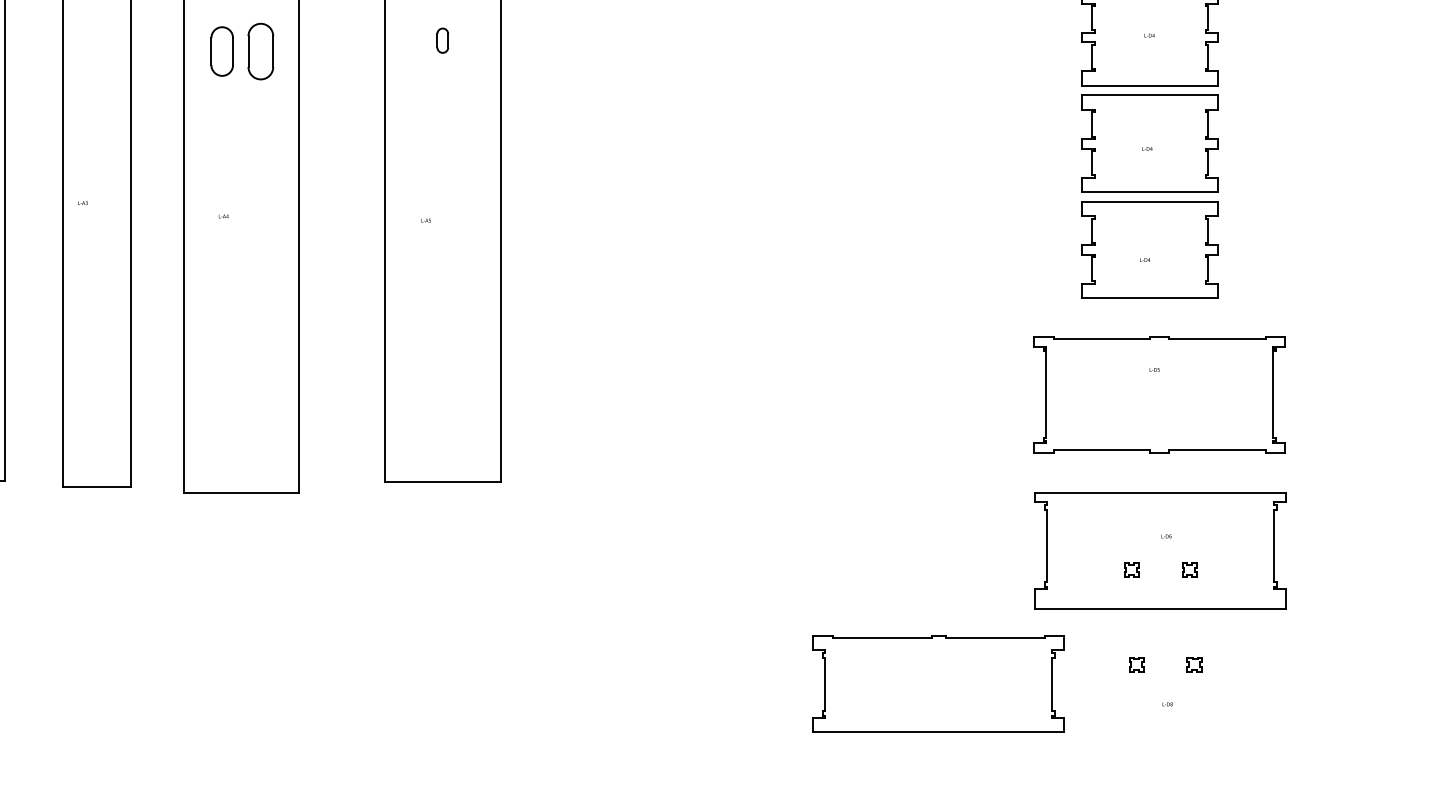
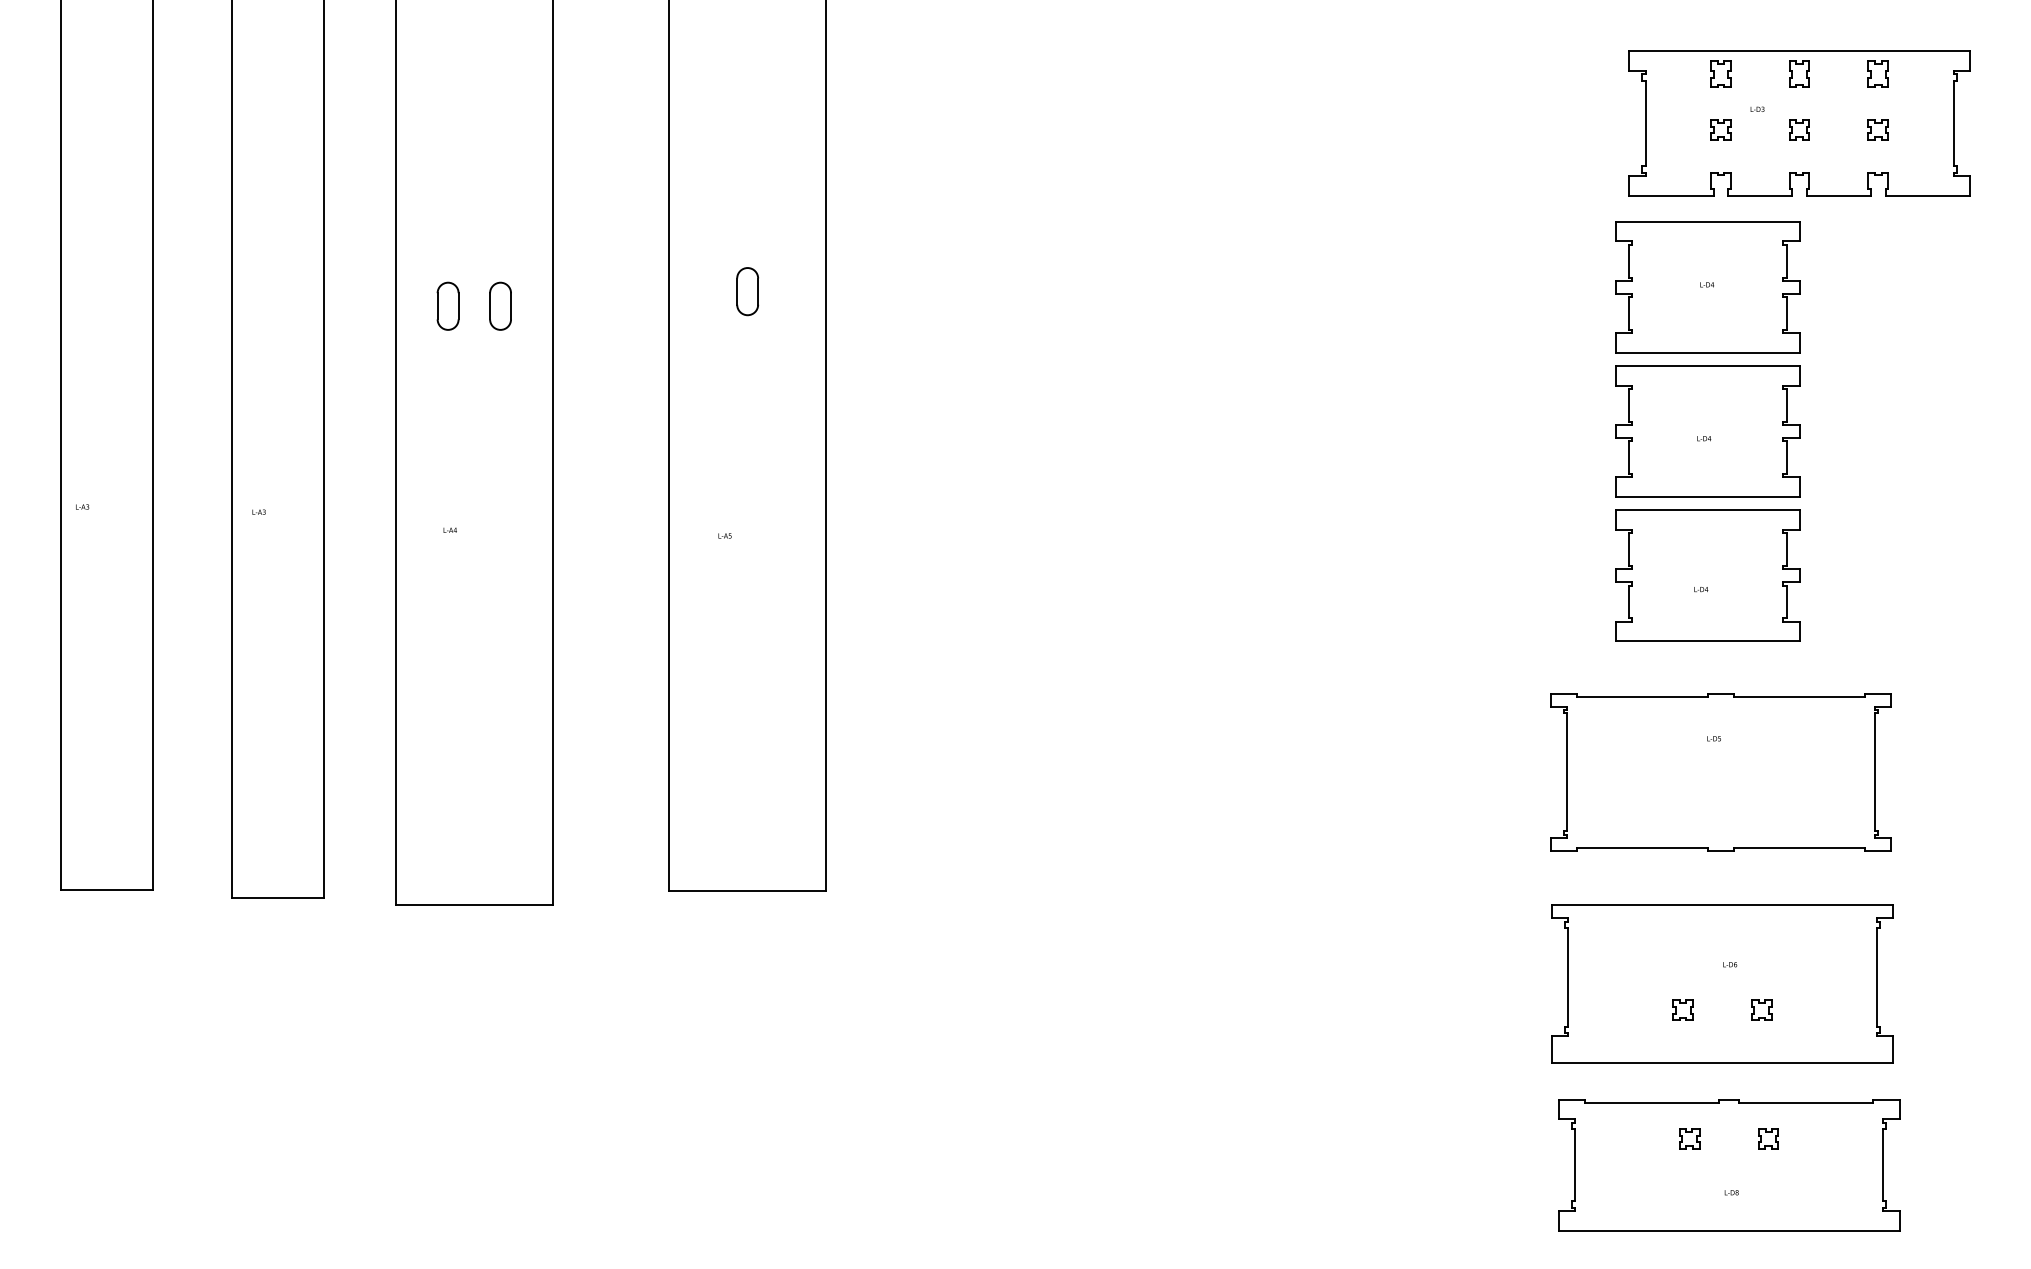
part: (442, 40) -> (747, 291), size x1.43
part: (221, 50) -> (447, 305), size x0.71
part: (260, 50) -> (500, 305), size x0.62
part: (939, 684) -> (1729, 1165), moved

